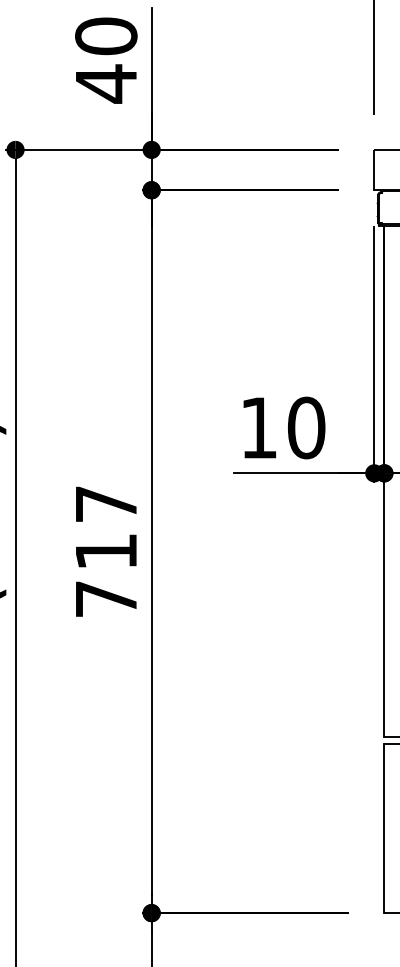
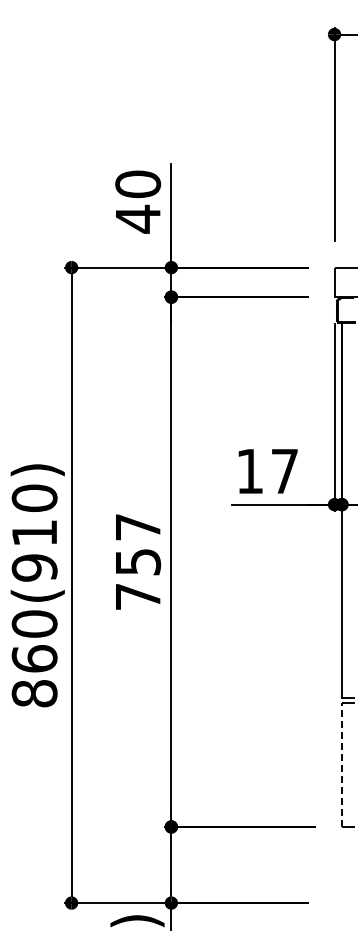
text: (306, 428) -> (284, 471), 10 -> 17
text: (106, 552) -> (138, 562), 717 -> 757
line: (383, 827) -> (341, 764), solid -> dashed

